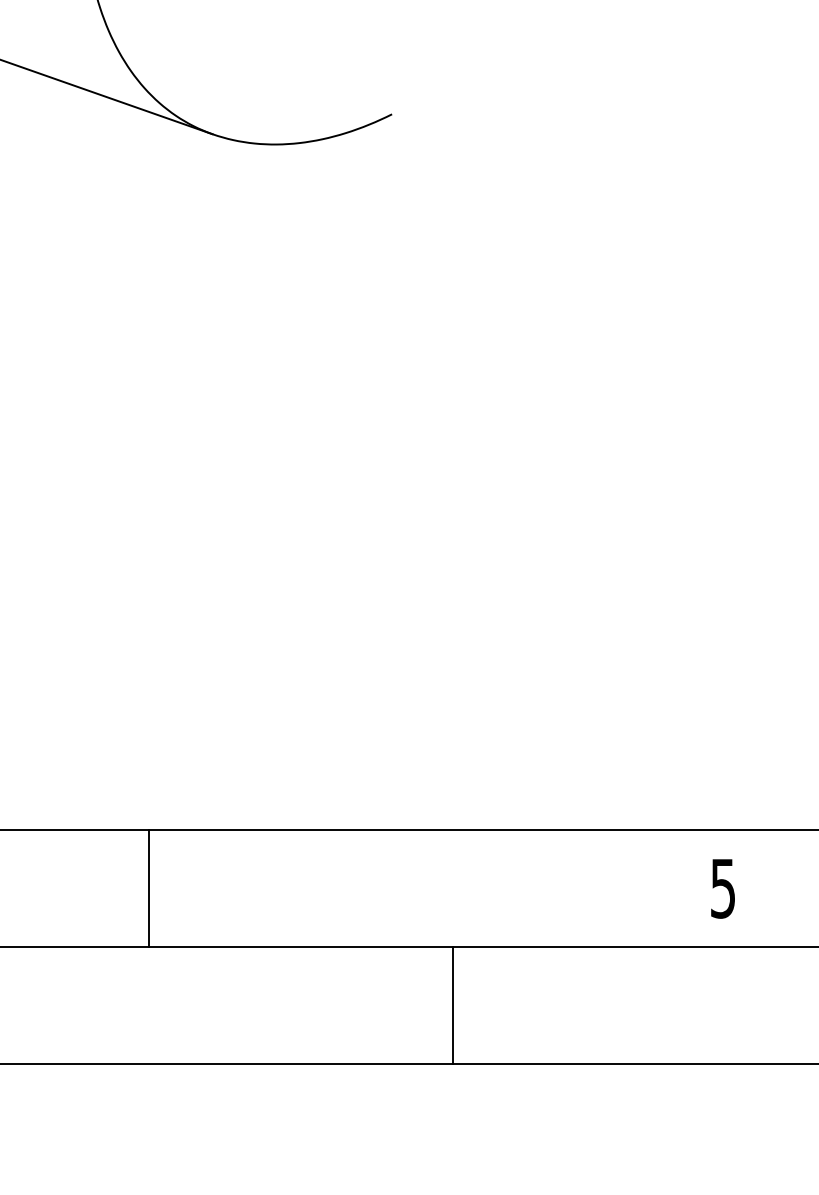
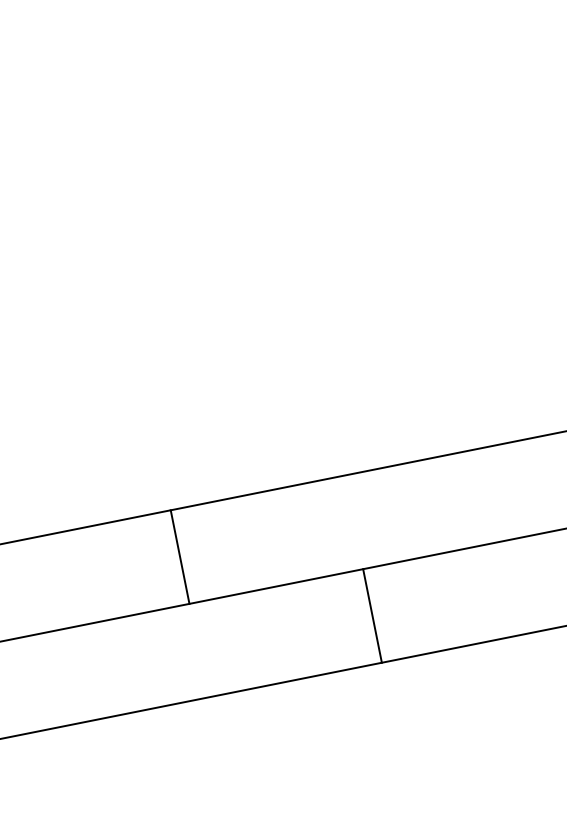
line: (148, 888) -> (179, 557), moved
line: (453, 1005) -> (372, 615), moved

